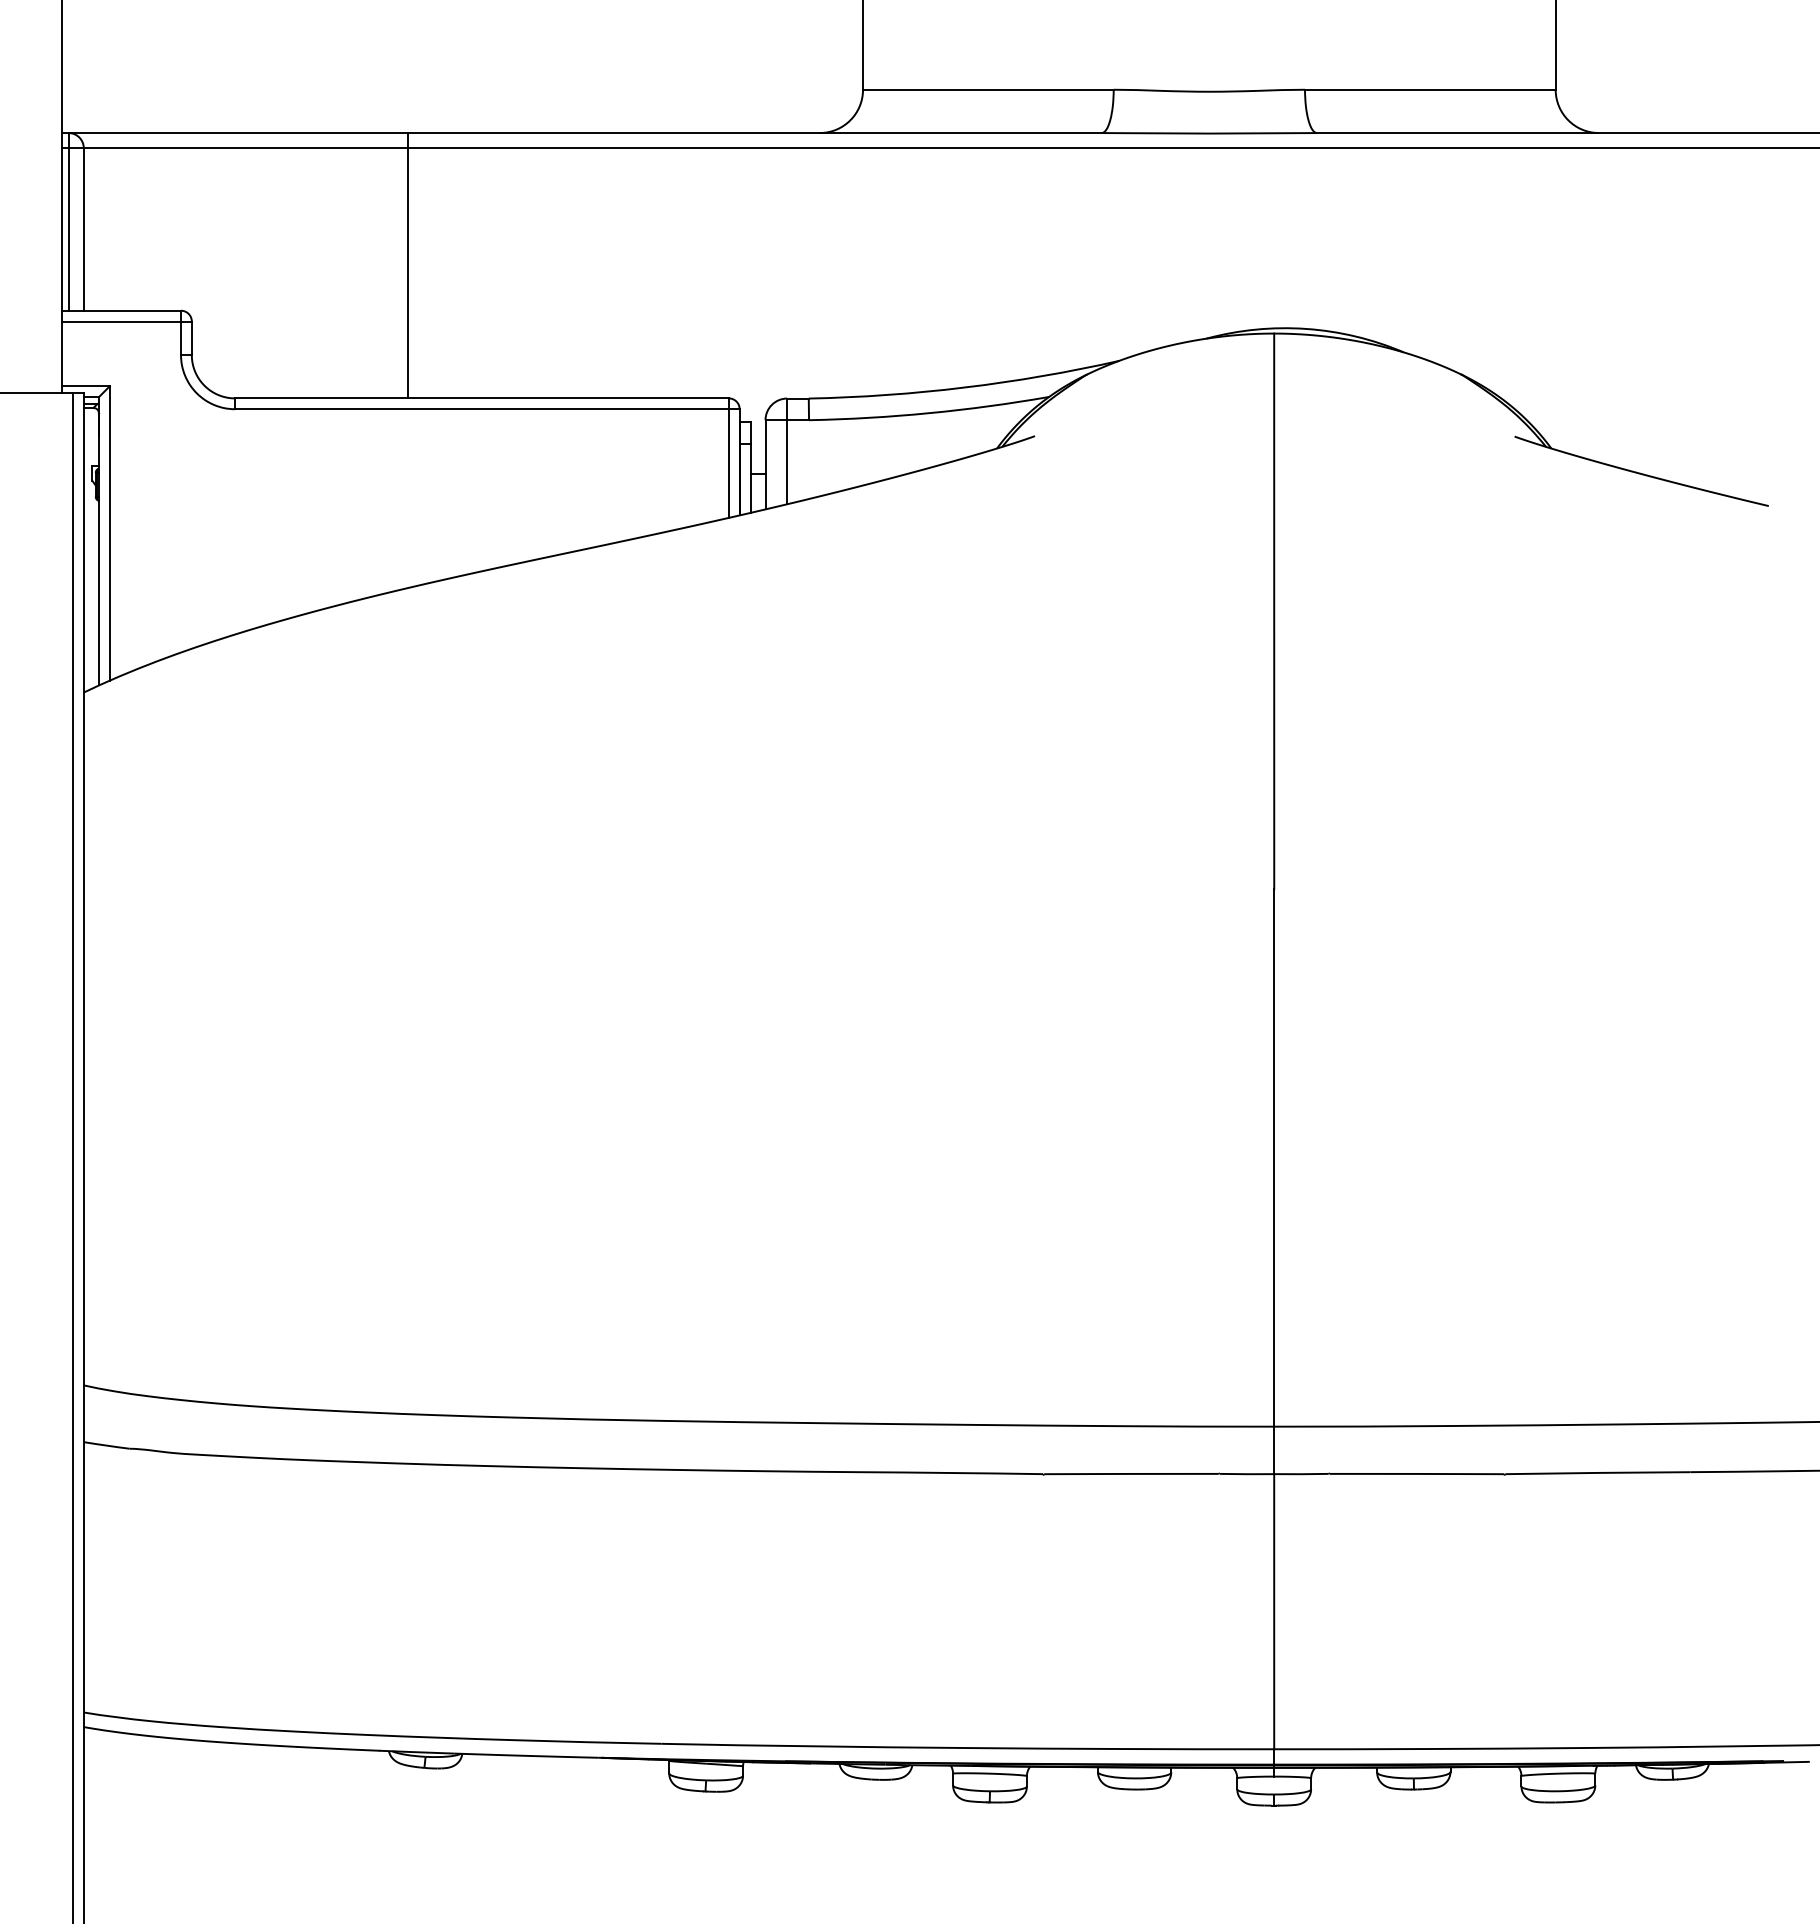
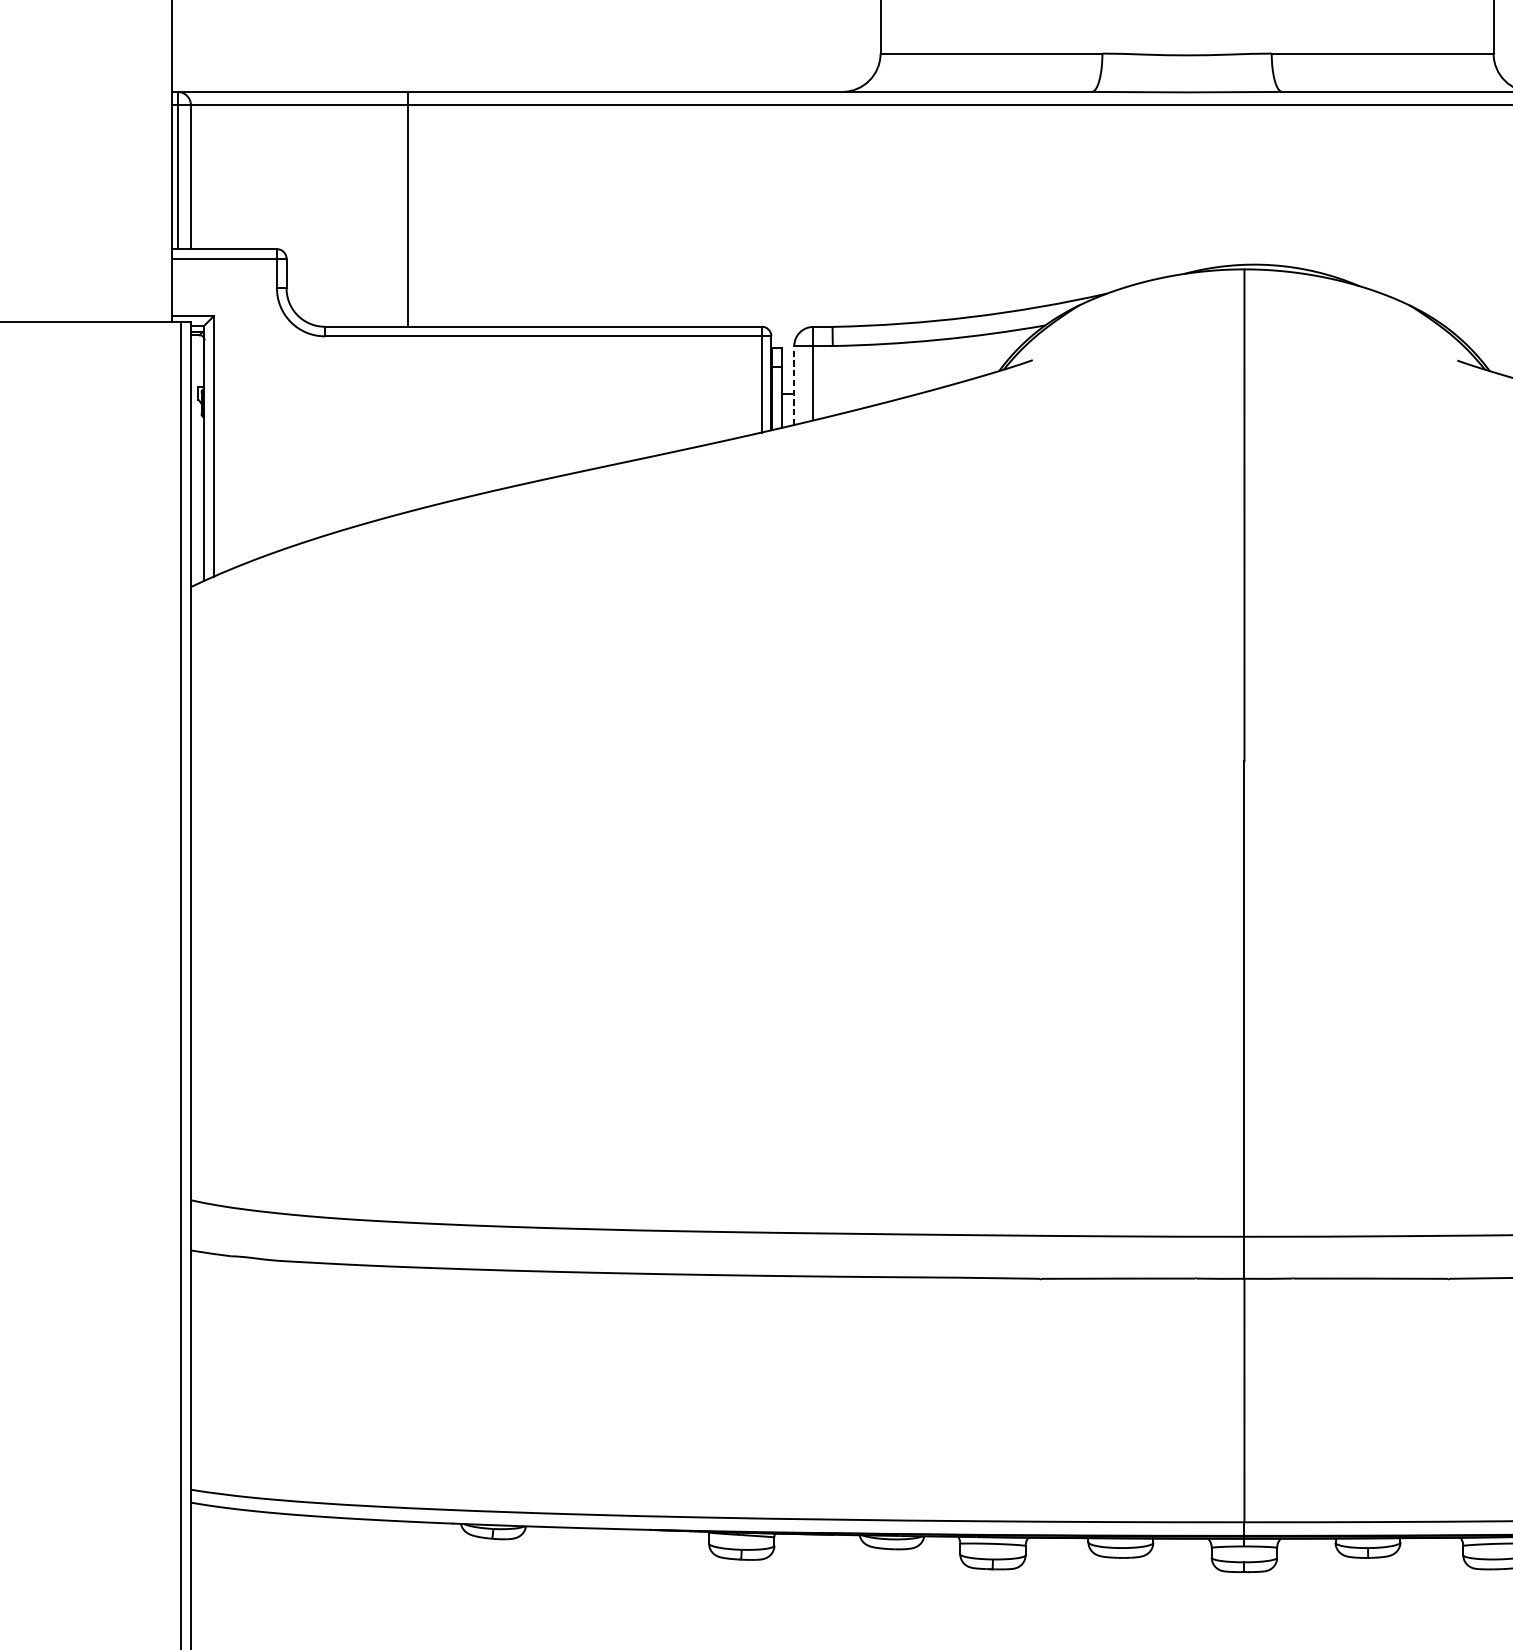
line: (408, 265) -> (407, 209), moved
line: (765, 464) -> (794, 385), solid -> dashed

